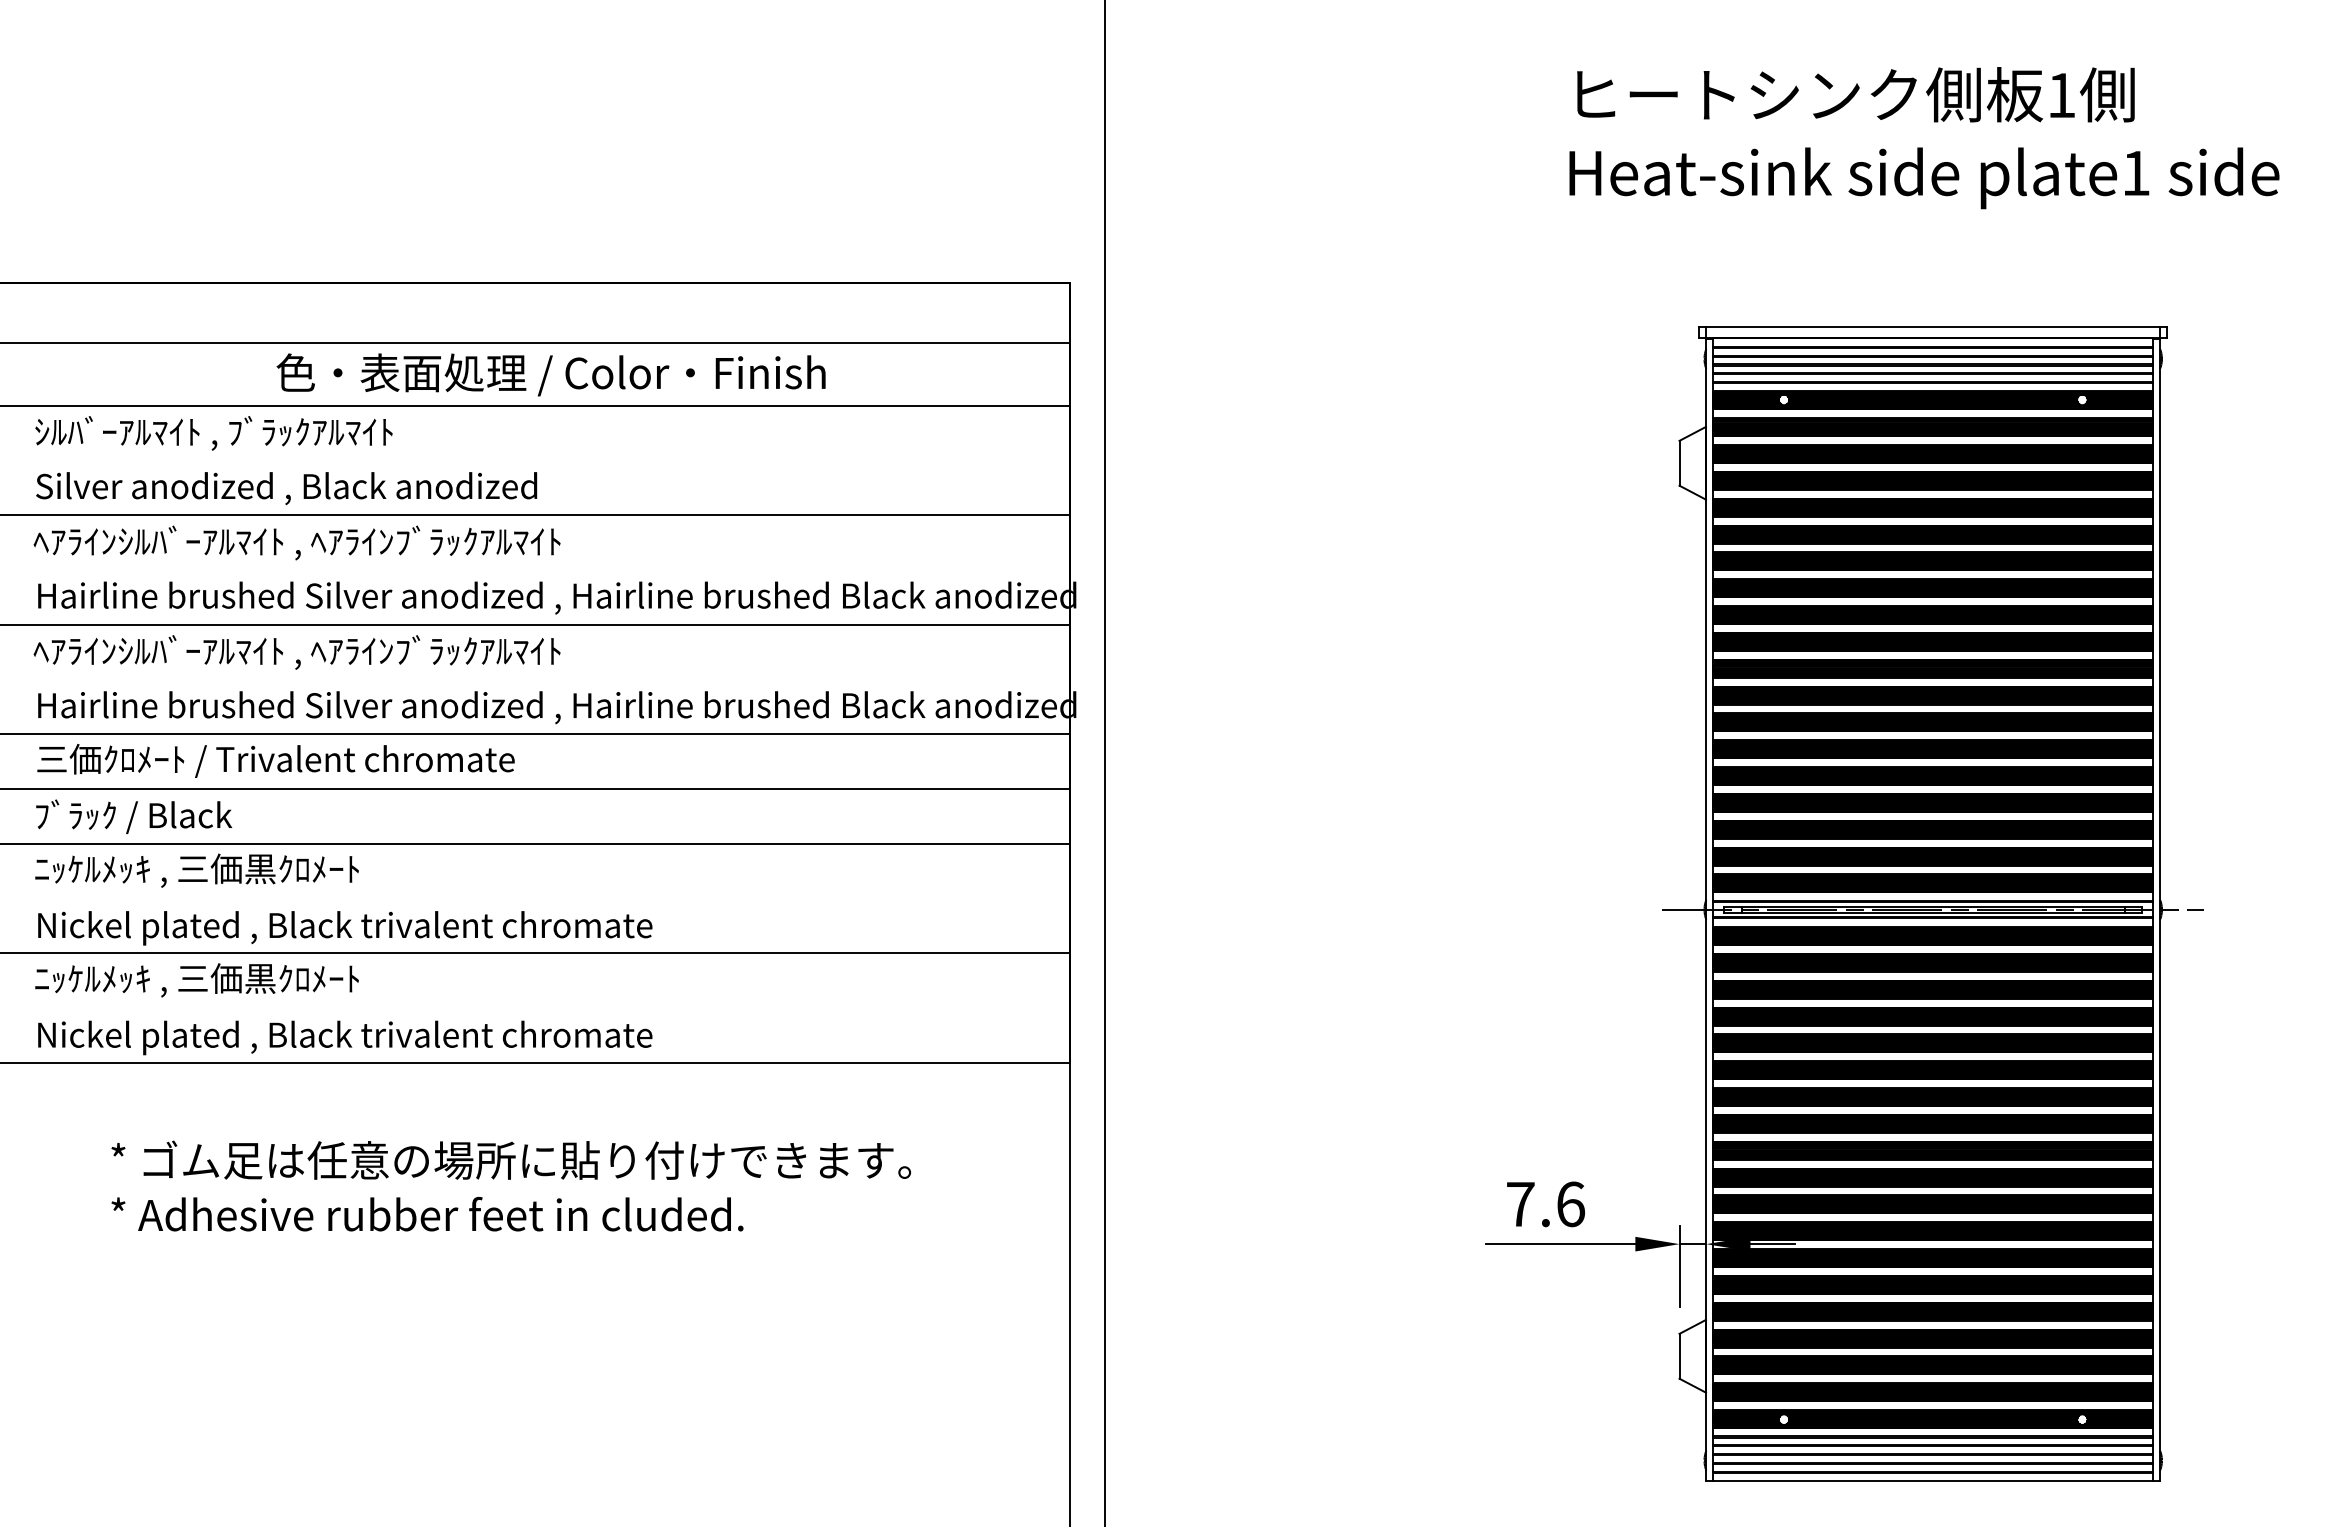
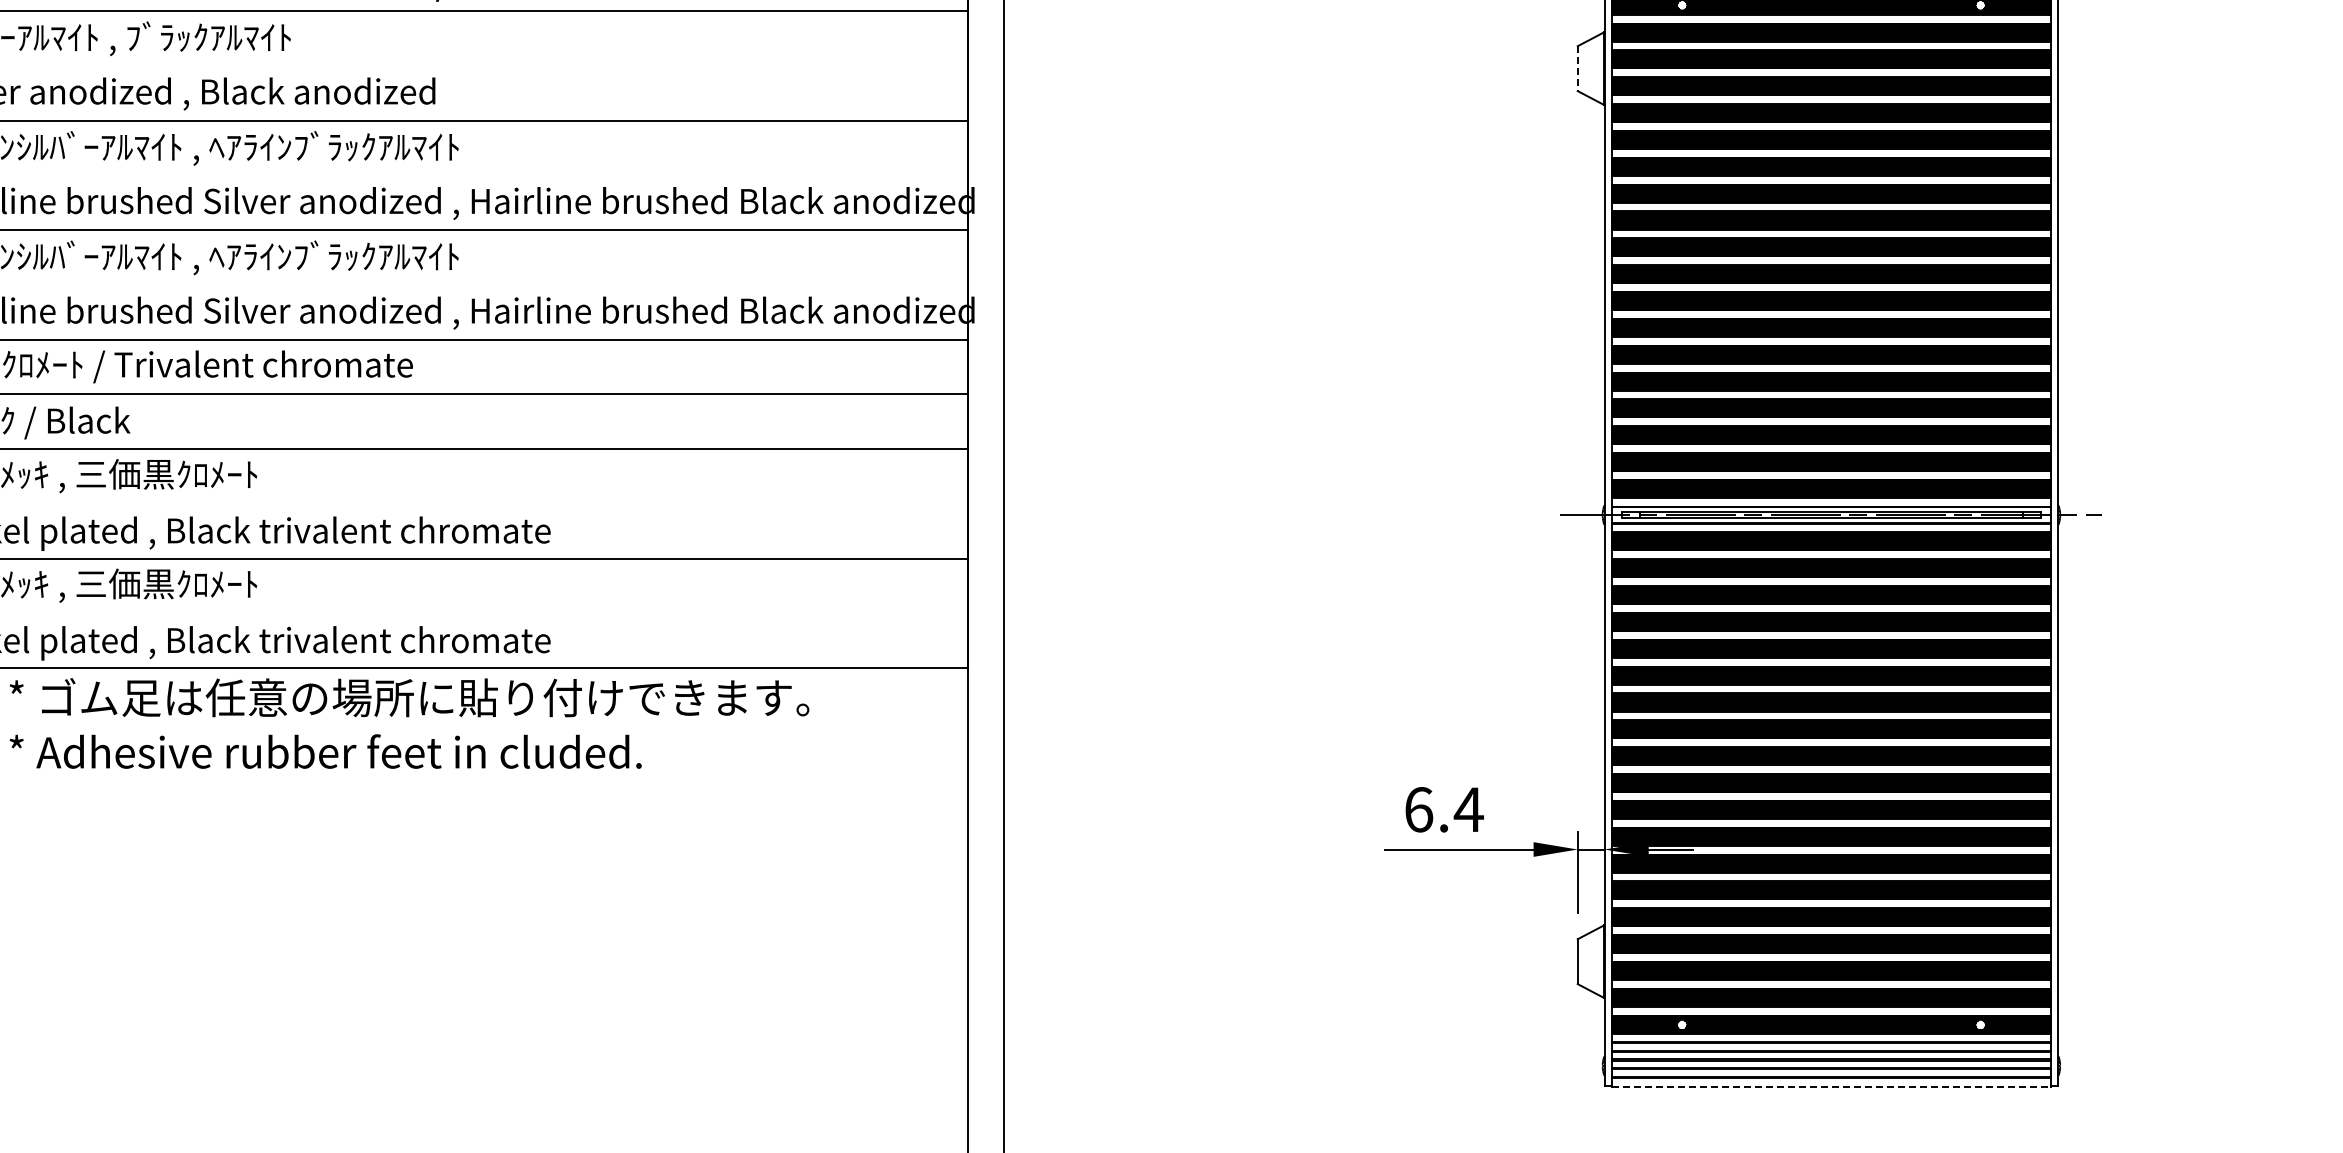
line: (1679, 463) -> (1577, 68), solid -> dashed
text: (511, 1185) -> (409, 722), moved
text: (1546, 1204) -> (1444, 809), 7.6 -> 6.4
line: (1933, 1481) -> (1831, 1086), solid -> dashed

